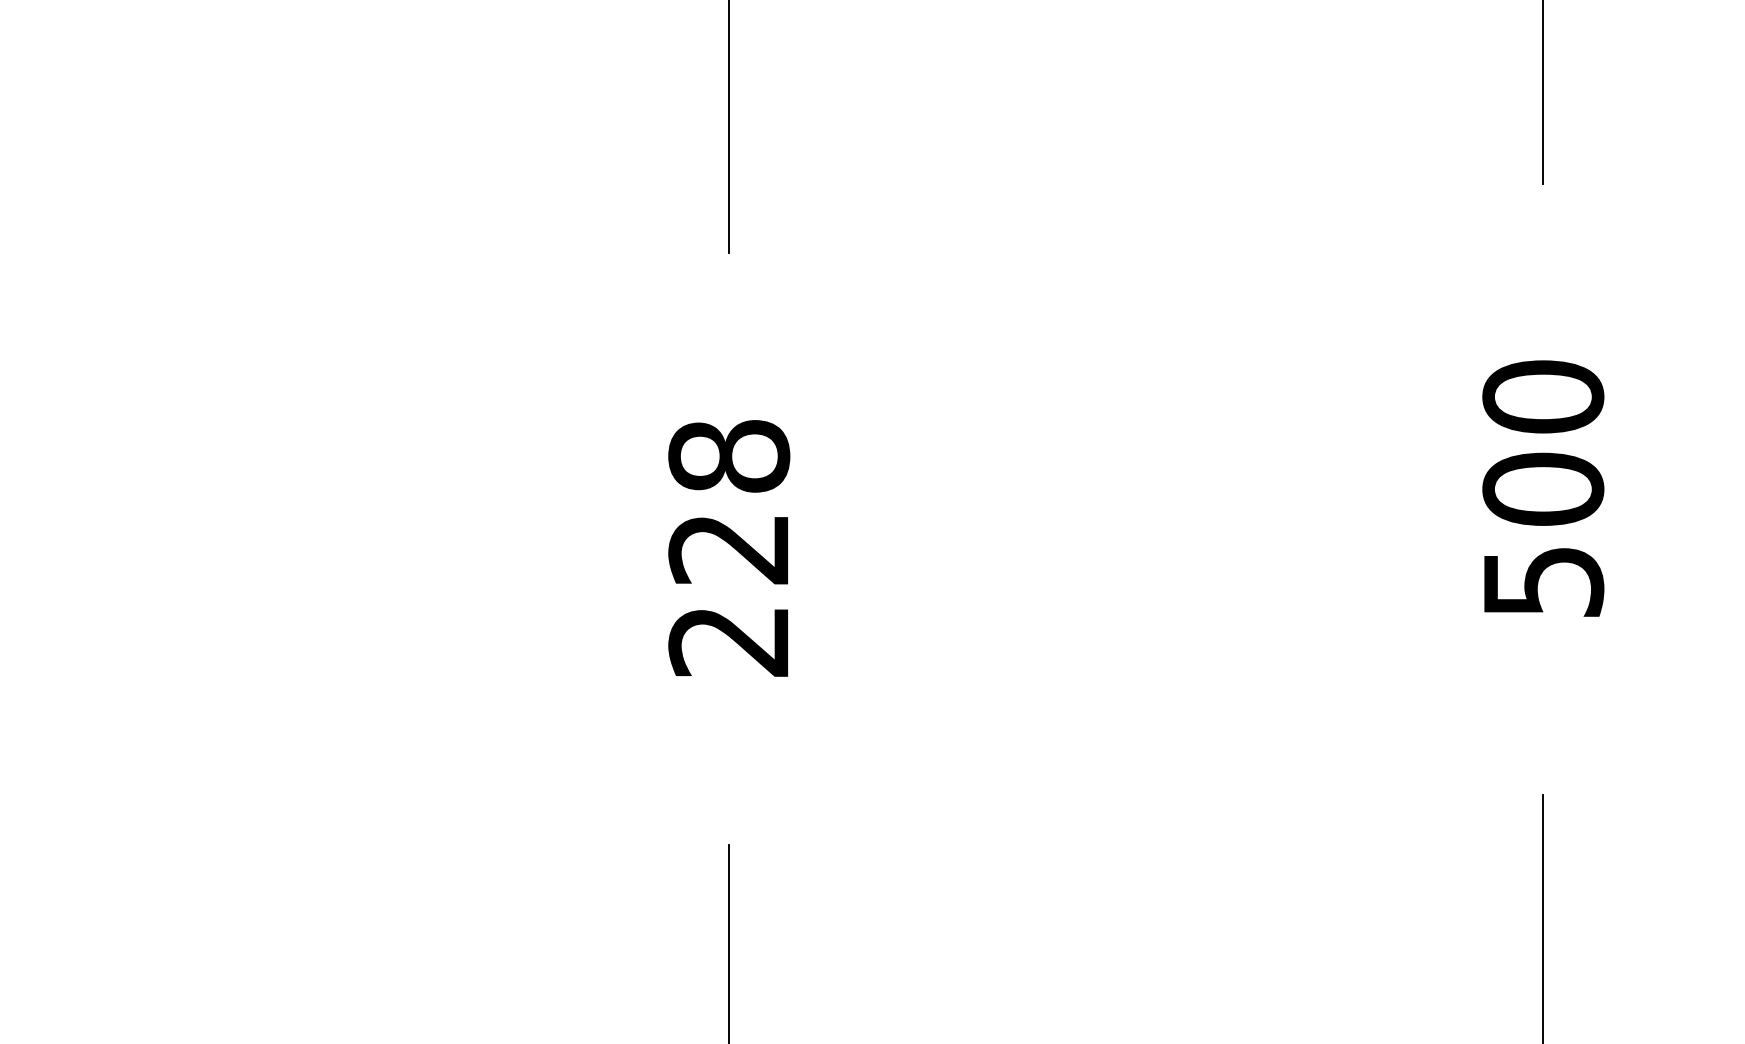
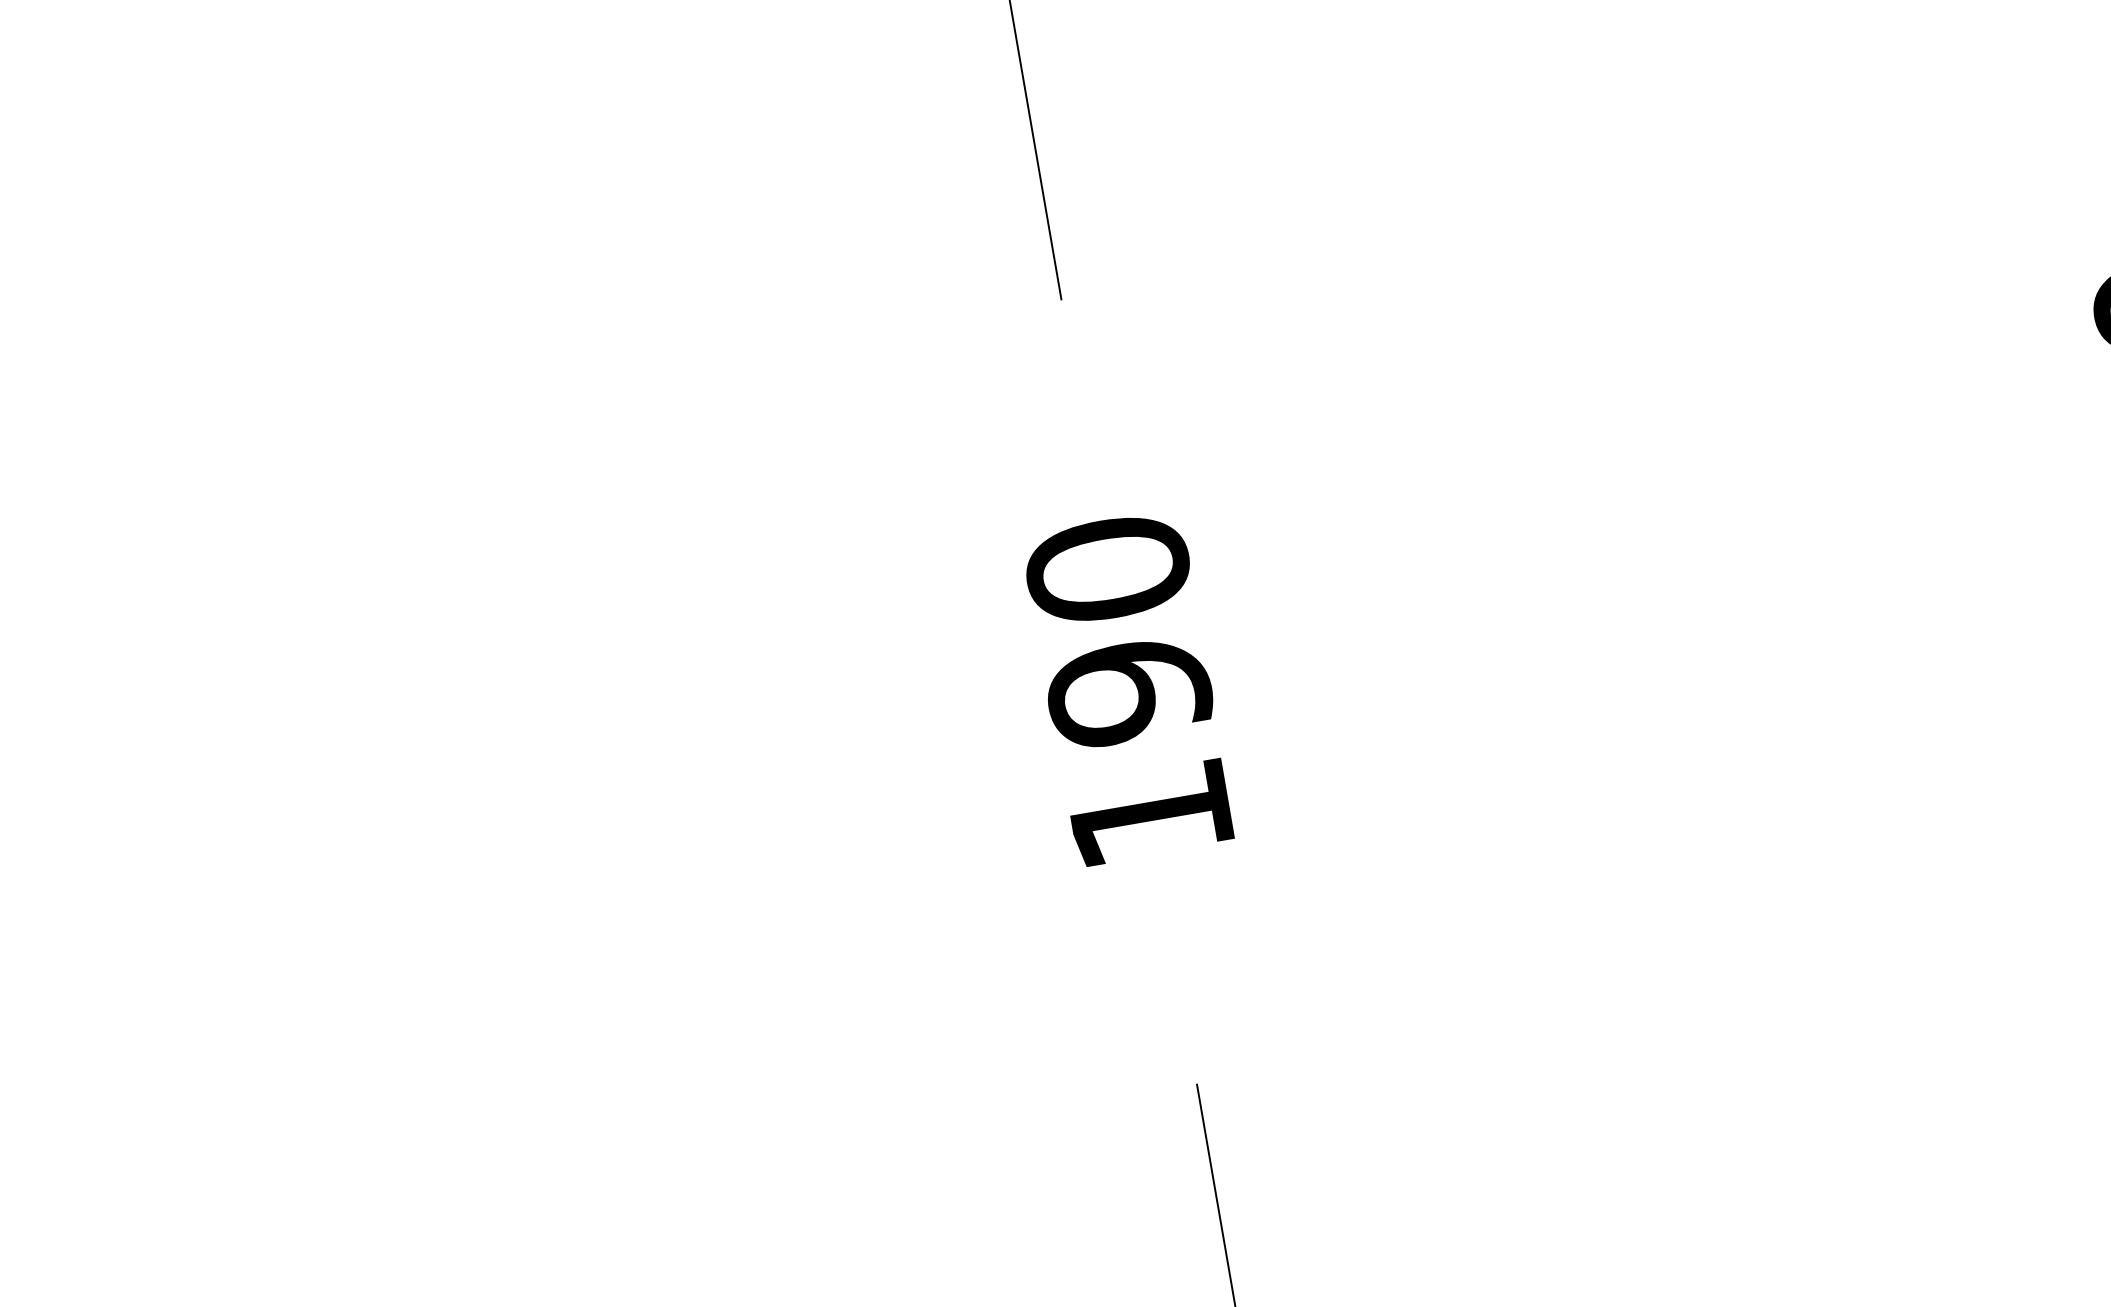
text: (729, 547) -> (1129, 690), 228 -> 190

